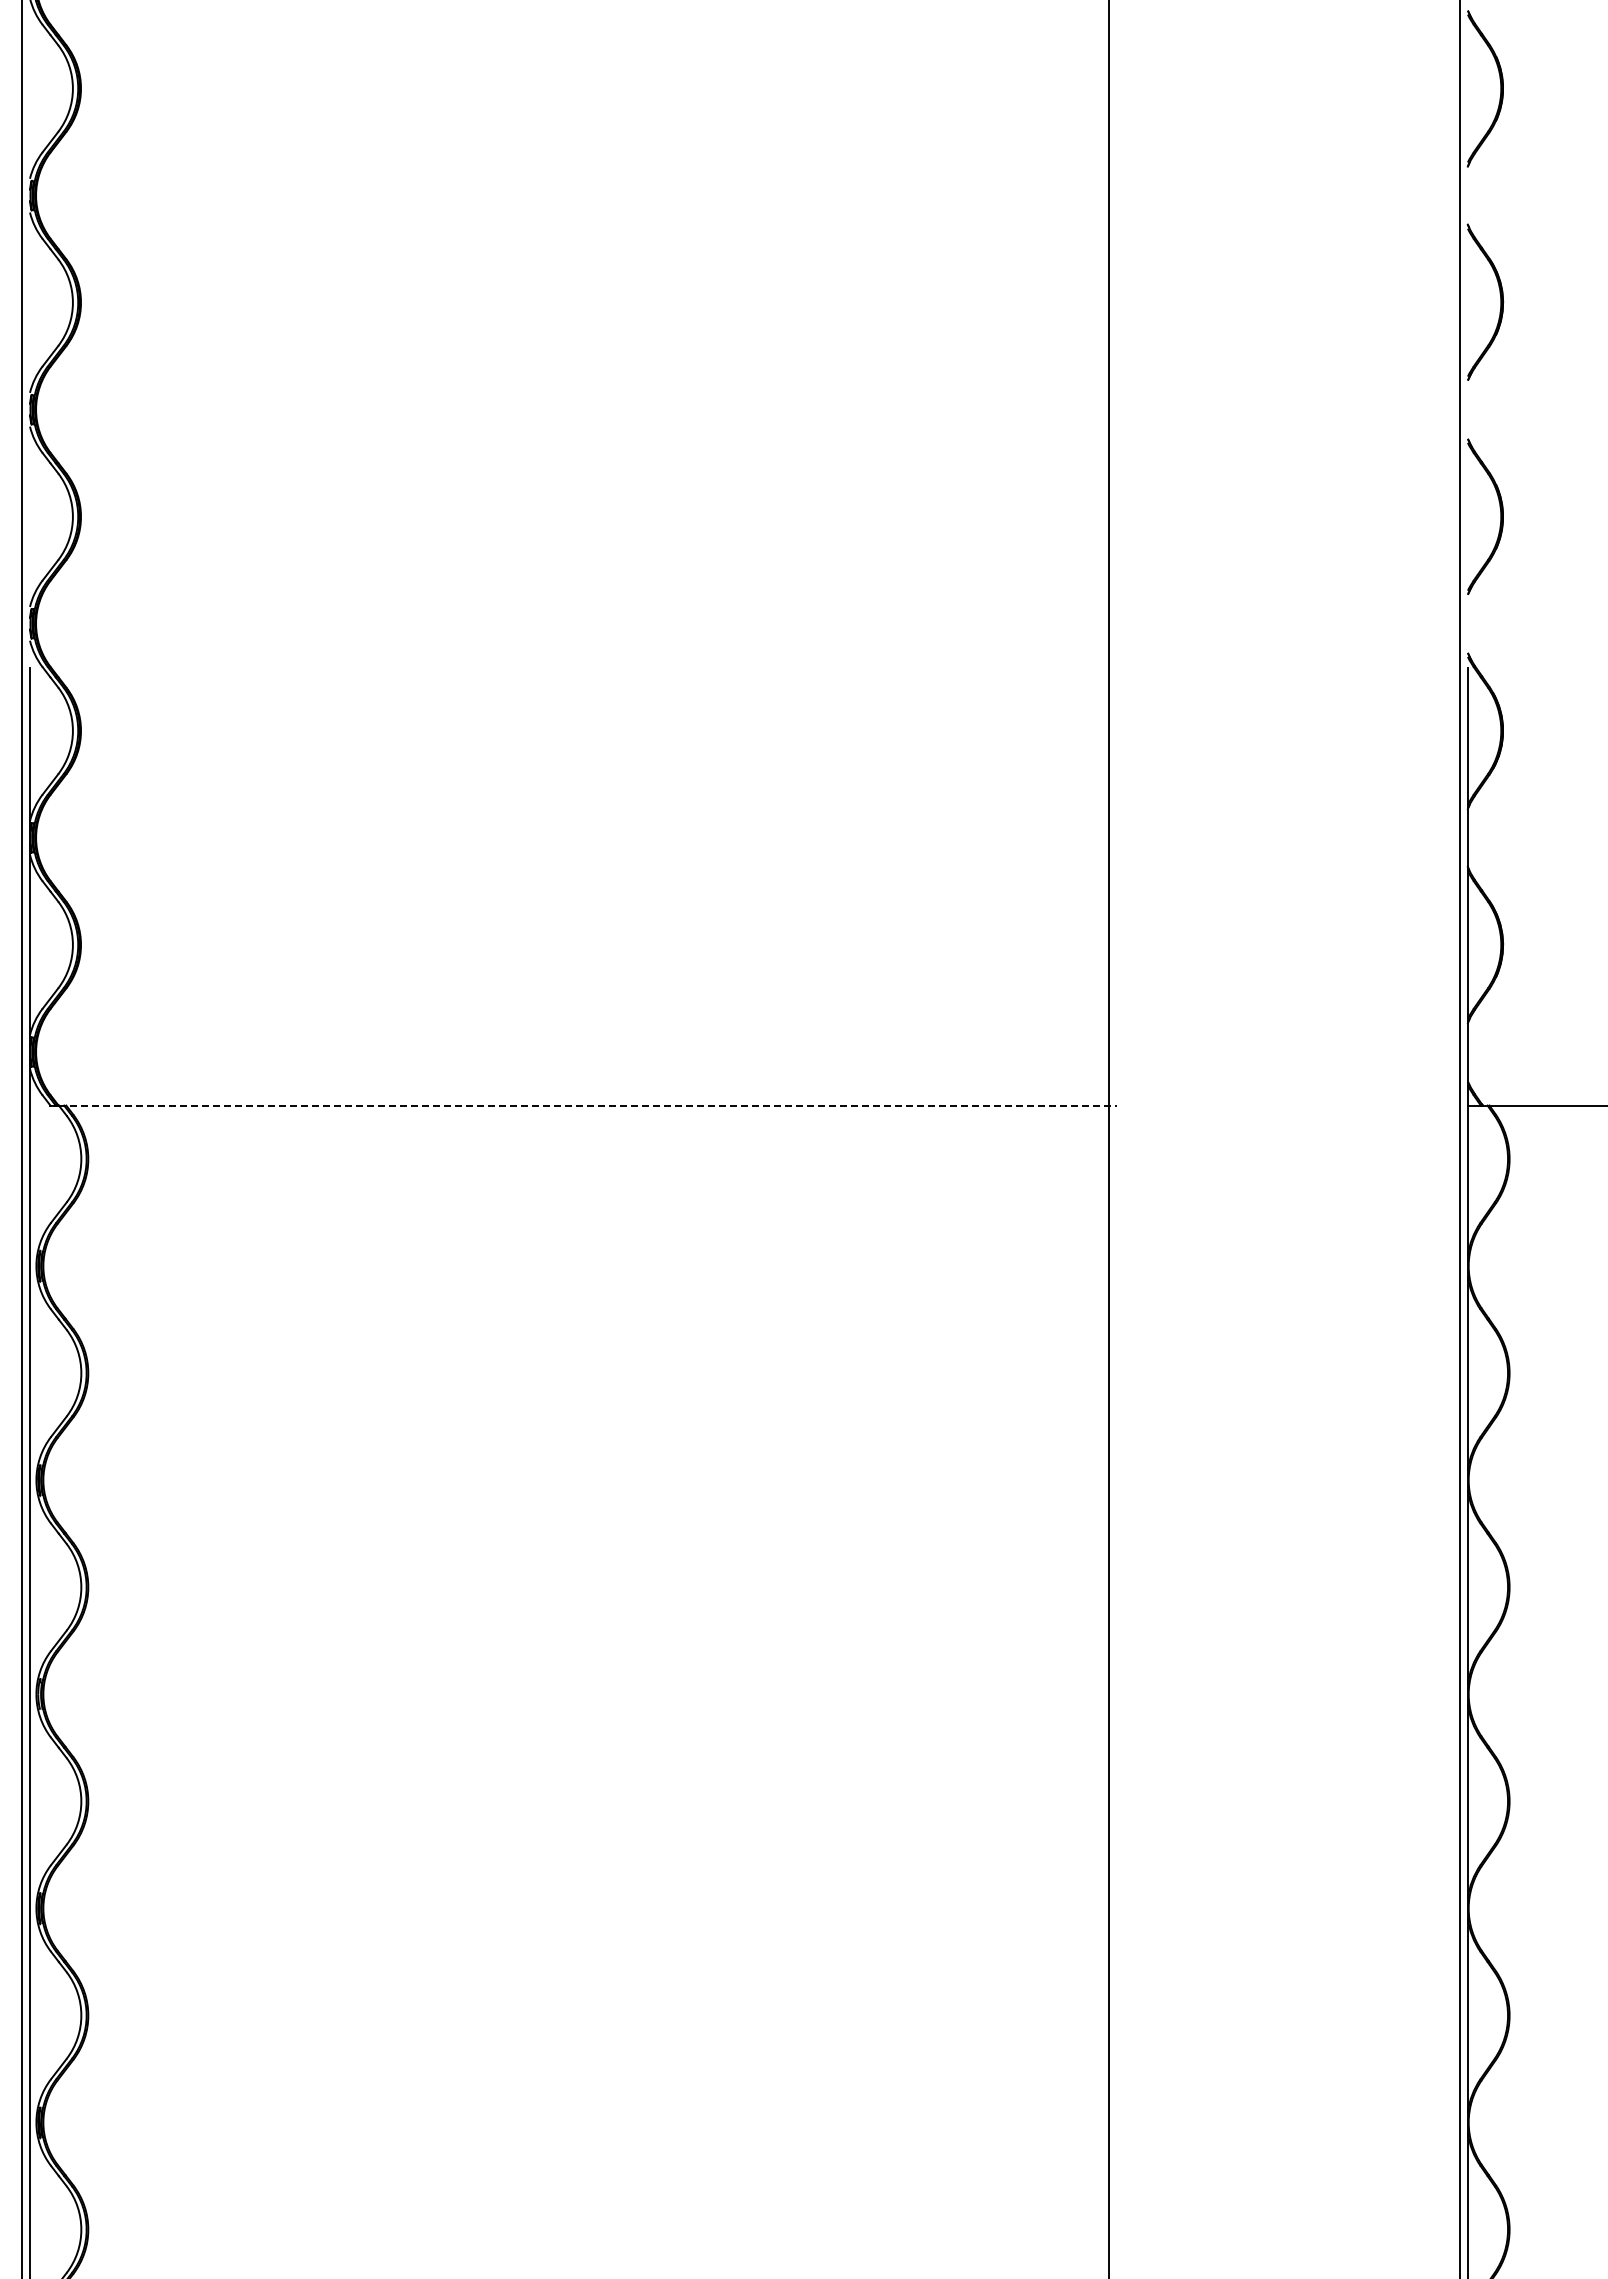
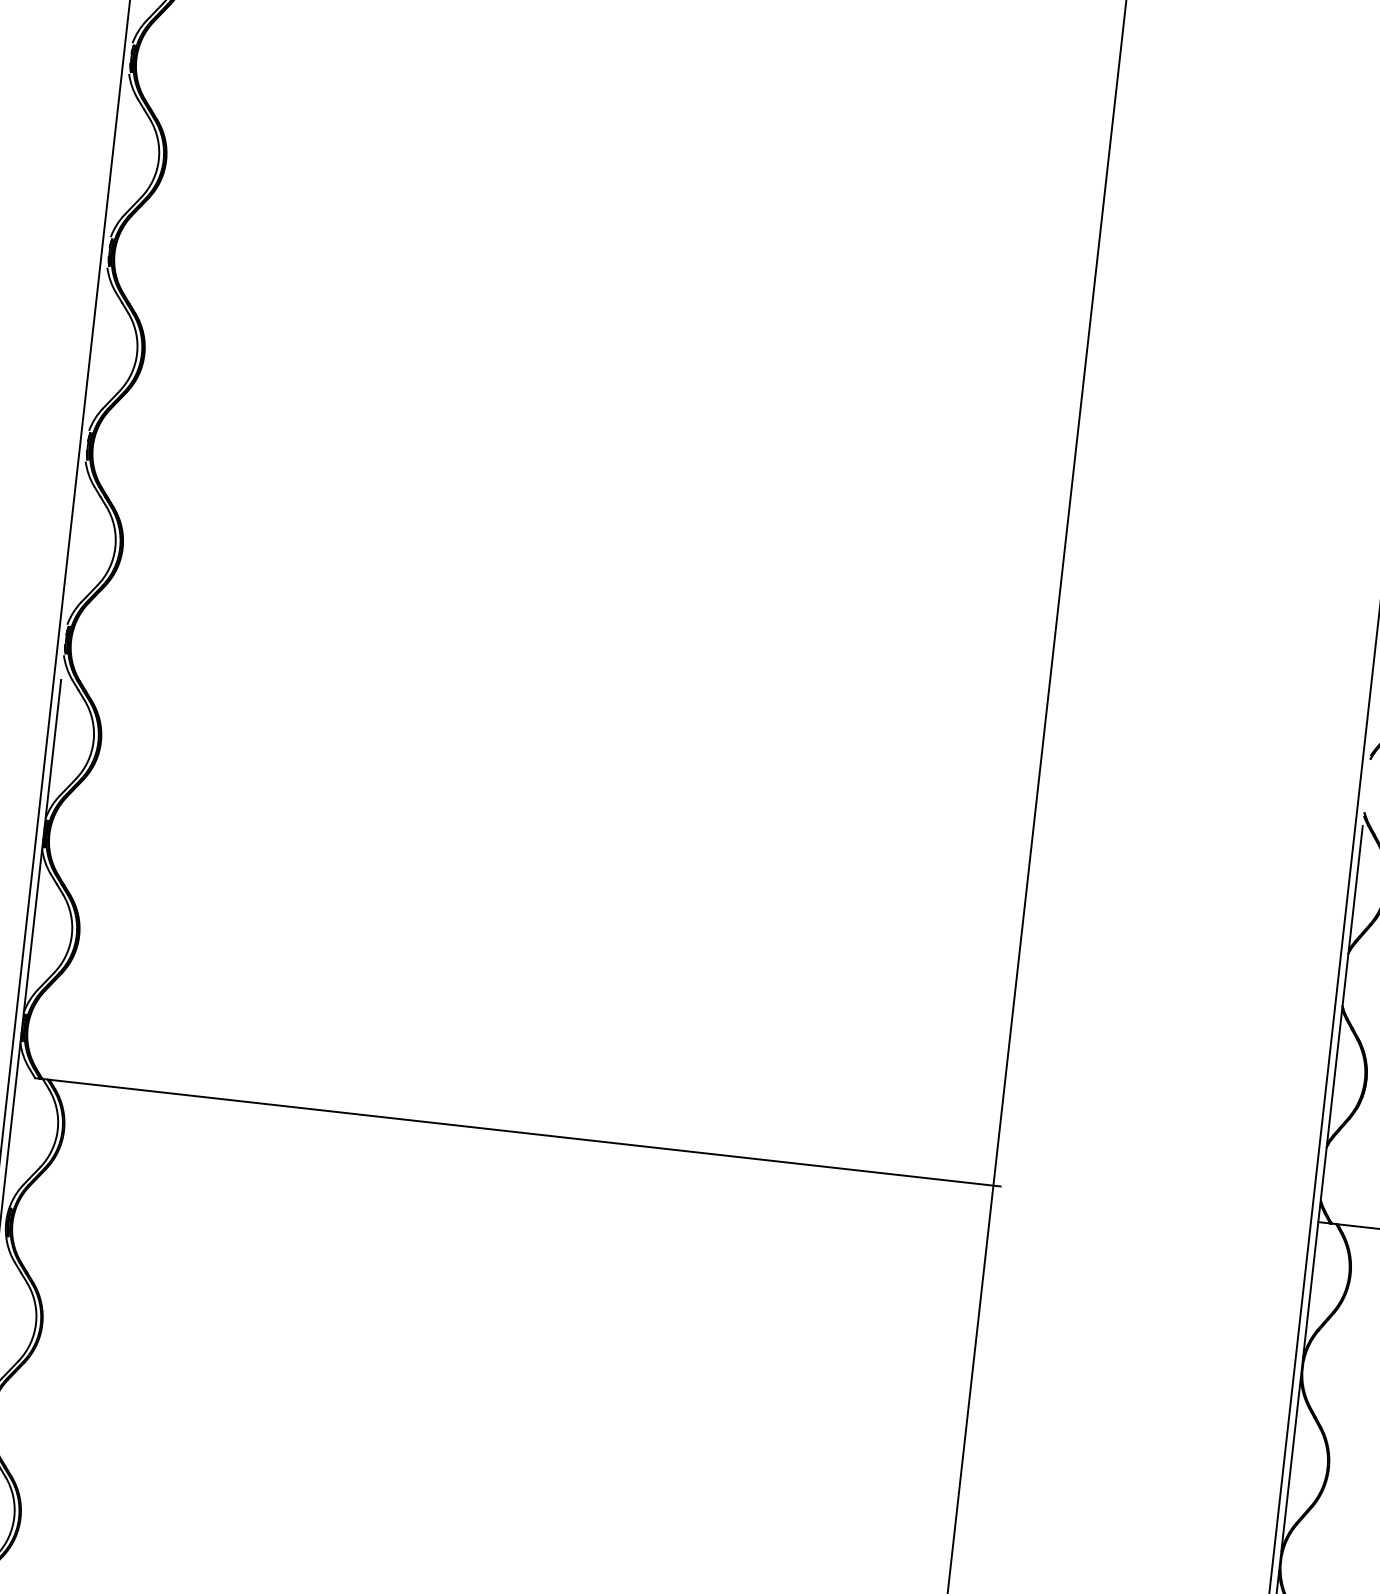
line: (588, 1105) -> (522, 1132), dashed -> solid

